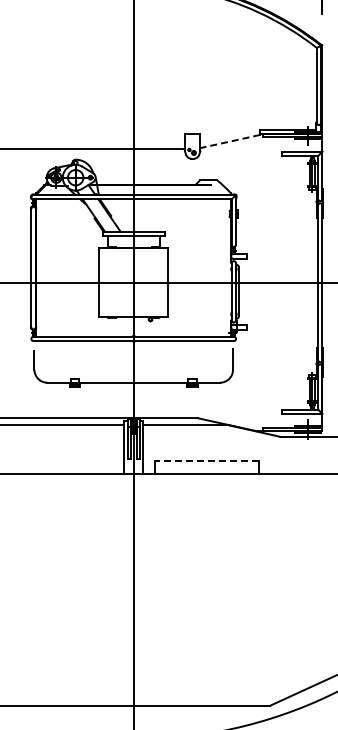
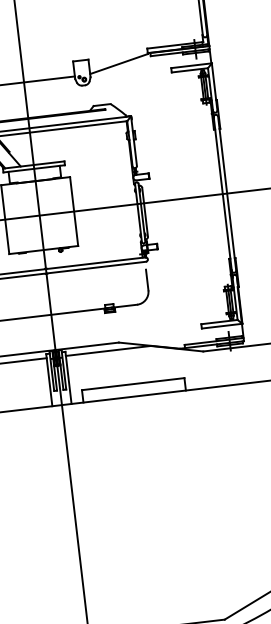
line: (230, 141) -> (119, 63), dashed -> solid
line: (206, 461) -> (132, 384), dashed -> solid

